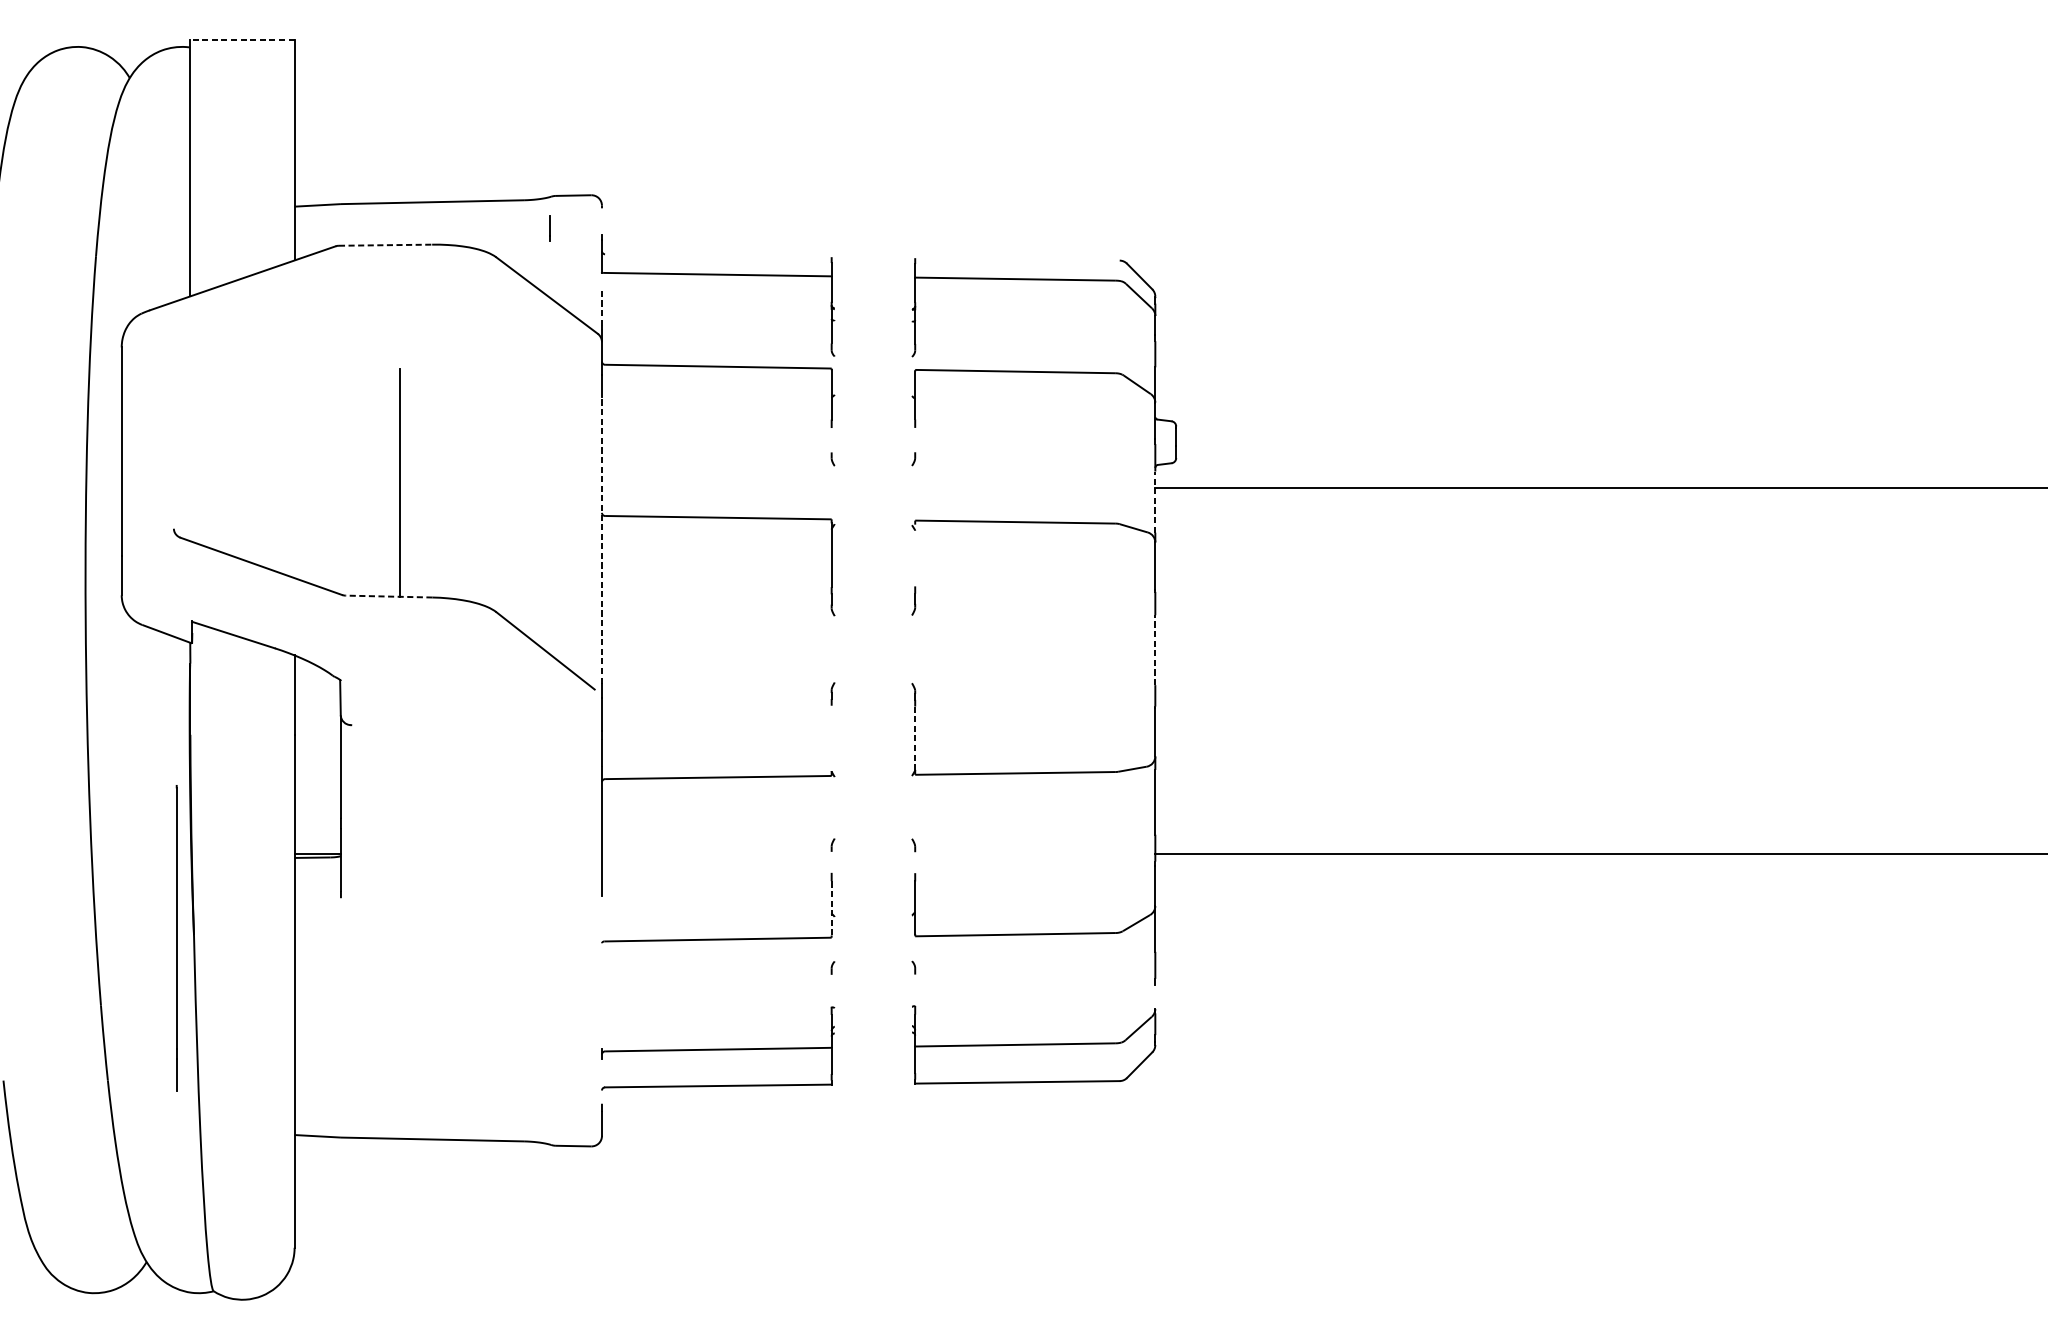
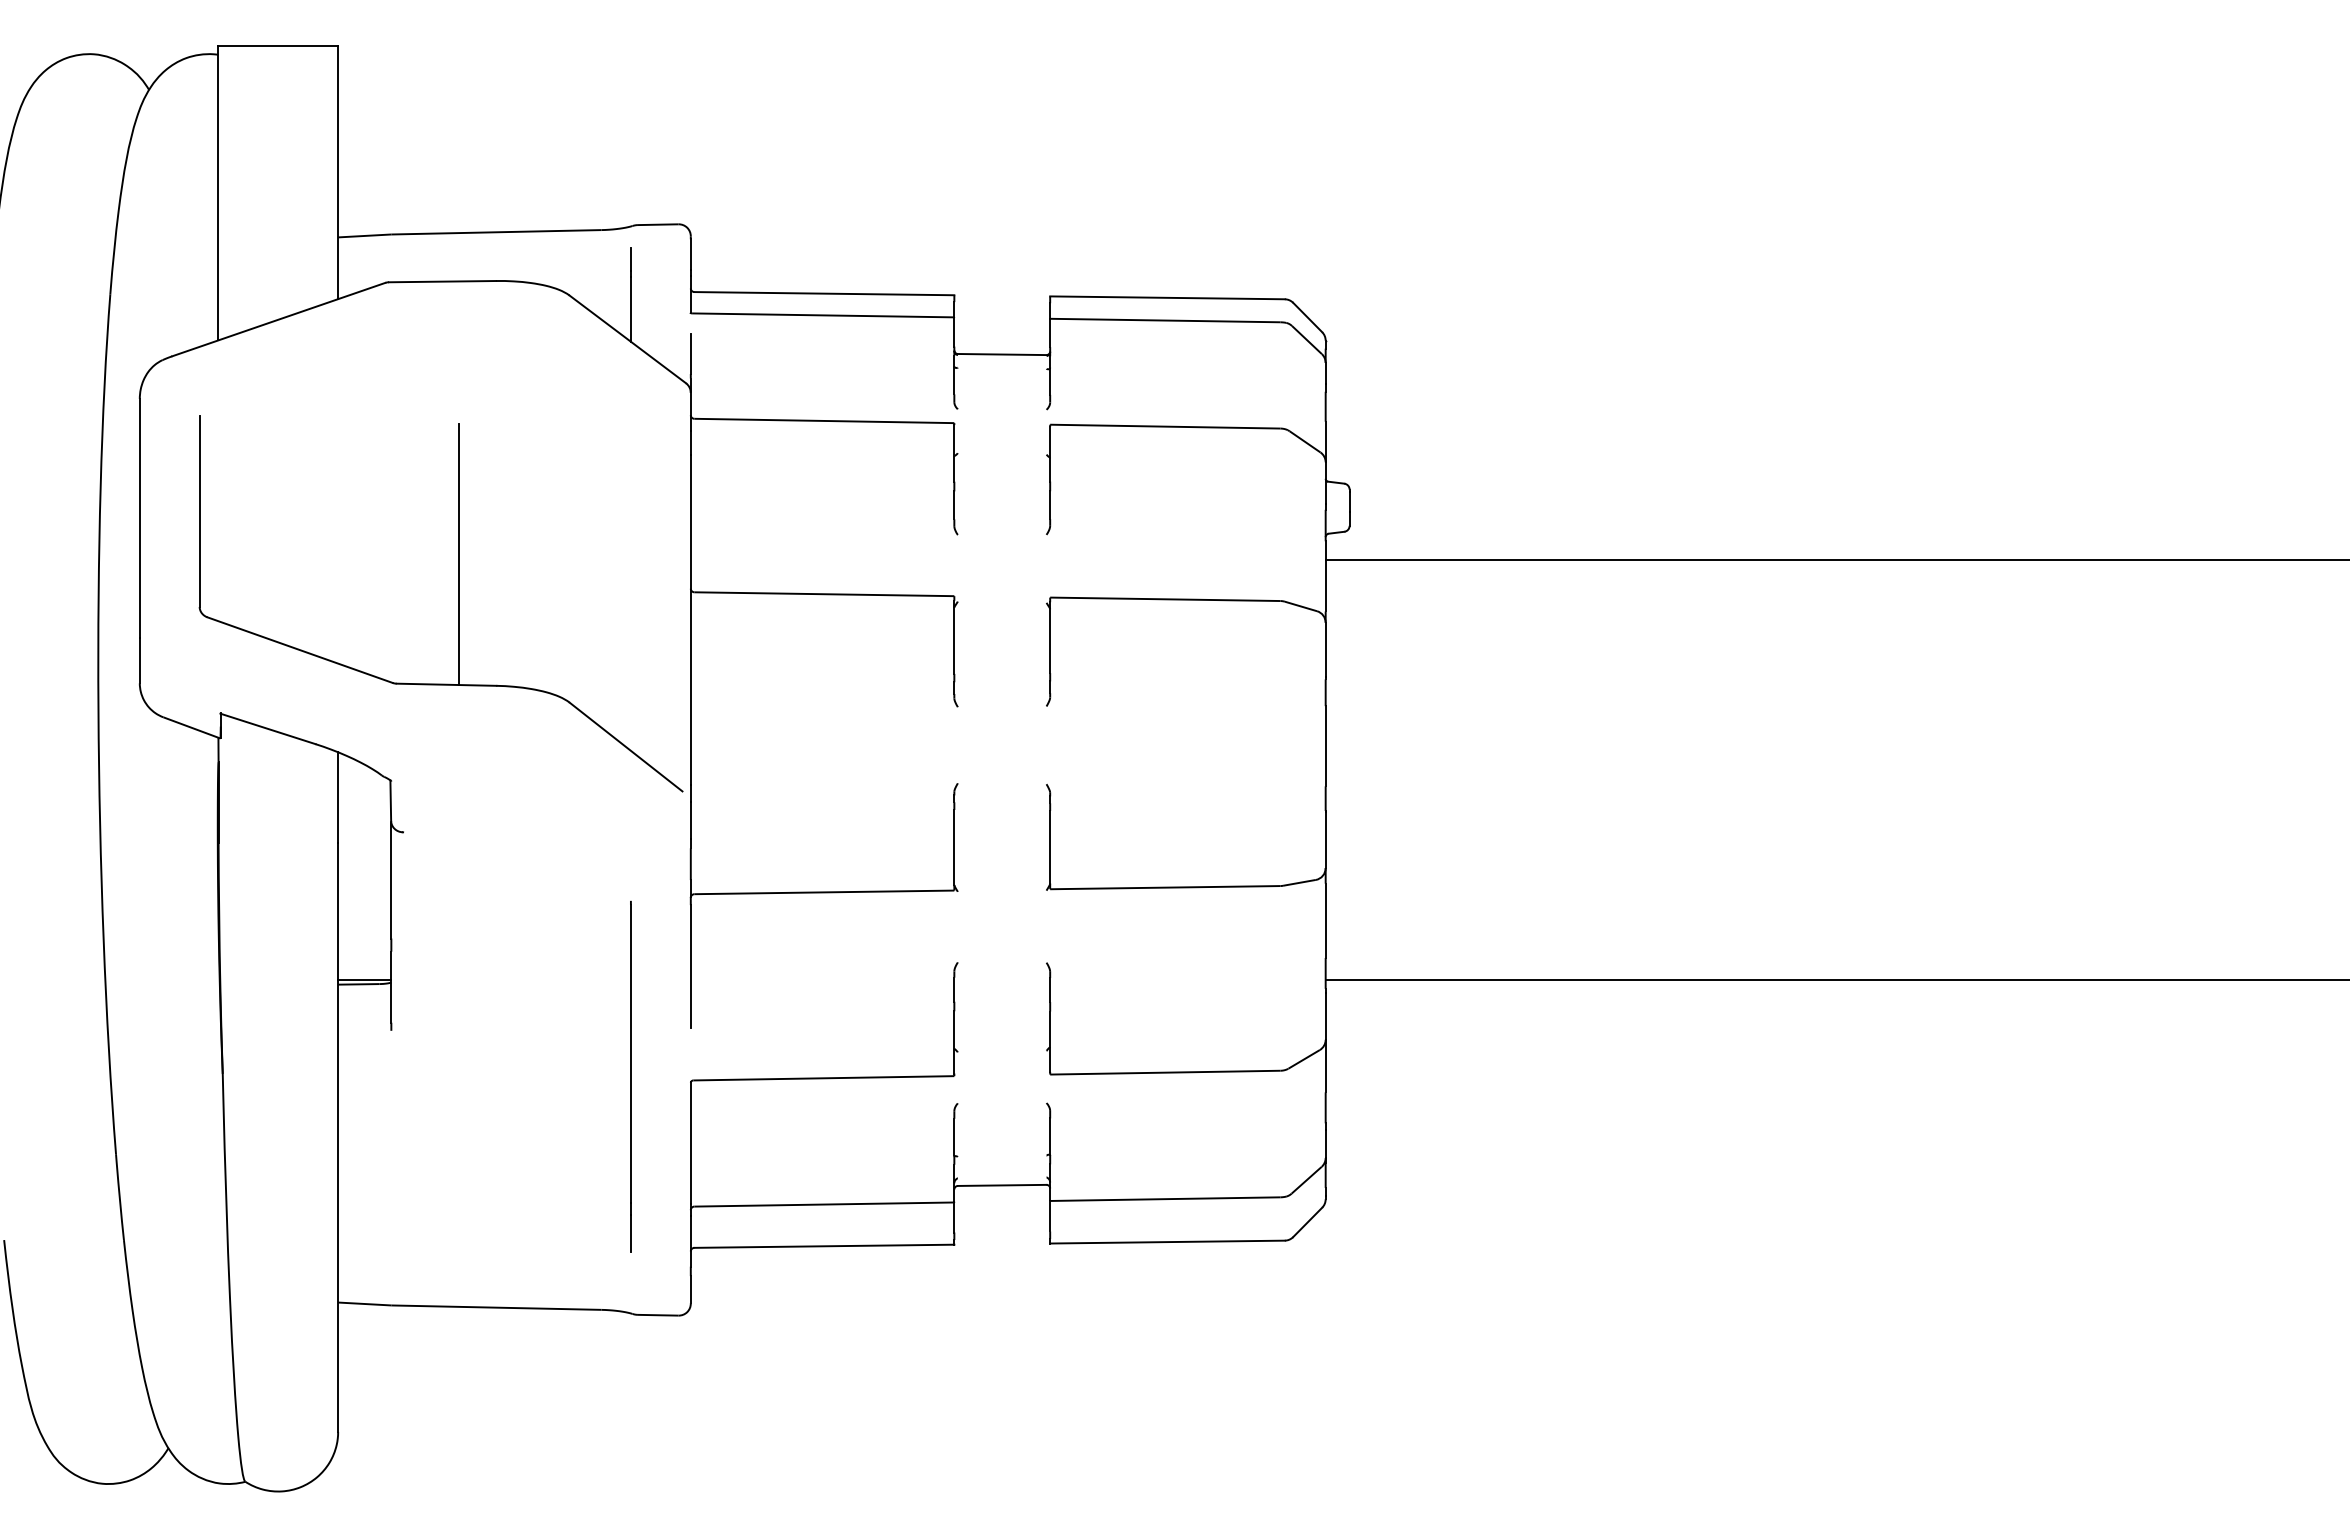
line: (242, 40) -> (278, 46), dashed -> solid
line: (601, 221) -> (690, 254), added
line: (385, 245) -> (442, 281), dashed -> solid
line: (718, 255) -> (824, 293), added
line: (1017, 259) -> (1167, 297), added
line: (549, 268) -> (630, 308), added
line: (601, 307) -> (690, 353), dashed -> solid
line: (872, 308) -> (1001, 354), added
line: (831, 440) -> (954, 505), added
line: (915, 440) -> (1050, 505), added
line: (173, 445) -> (199, 511), added
line: (1155, 501) -> (1325, 575), dashed -> solid
line: (601, 539) -> (690, 619), dashed -> solid
line: (915, 555) -> (1050, 637), added
line: (389, 596) -> (446, 684), dashed -> solid
line: (1155, 649) -> (1325, 745), dashed -> solid
line: (831, 738) -> (954, 847), added
line: (915, 738) -> (1050, 847), dashed -> solid
line: (831, 862) -> (954, 989), added
line: (915, 863) -> (1050, 990), added
line: (831, 907) -> (954, 1041), dashed -> solid
line: (176, 938) -> (630, 1076), moved
line: (831, 990) -> (954, 1136), added
line: (915, 990) -> (1050, 1136), added
line: (601, 995) -> (690, 1142), added
line: (1155, 996) -> (1325, 1143), added
line: (872, 1032) -> (1001, 1184), added
line: (601, 1080) -> (690, 1240), added

